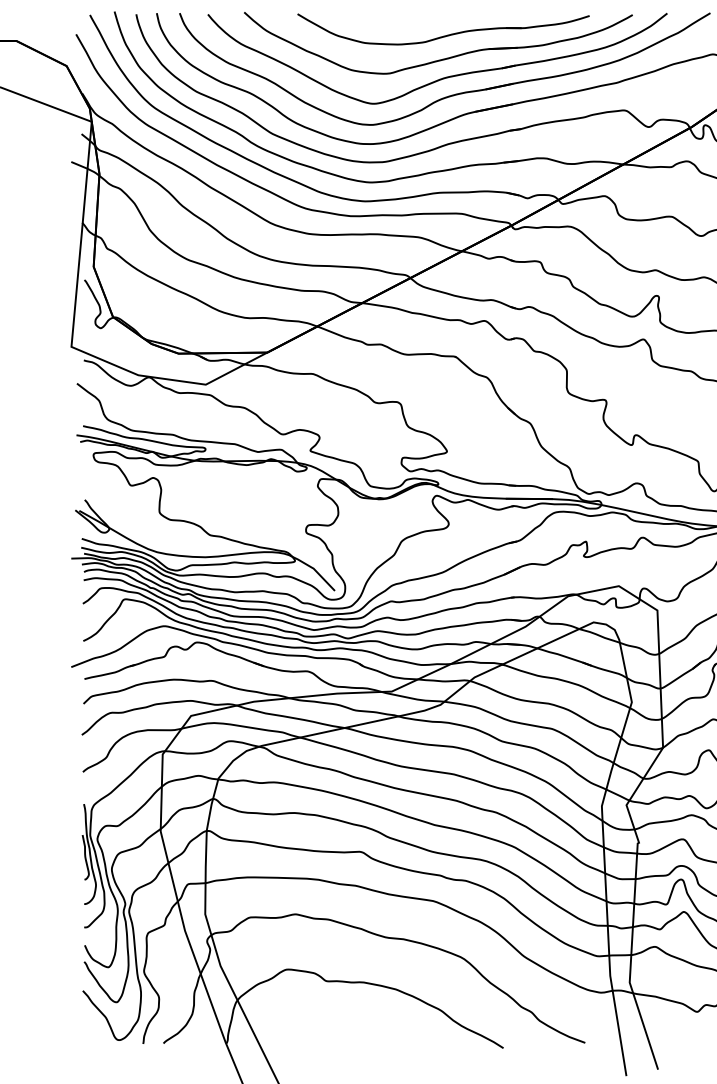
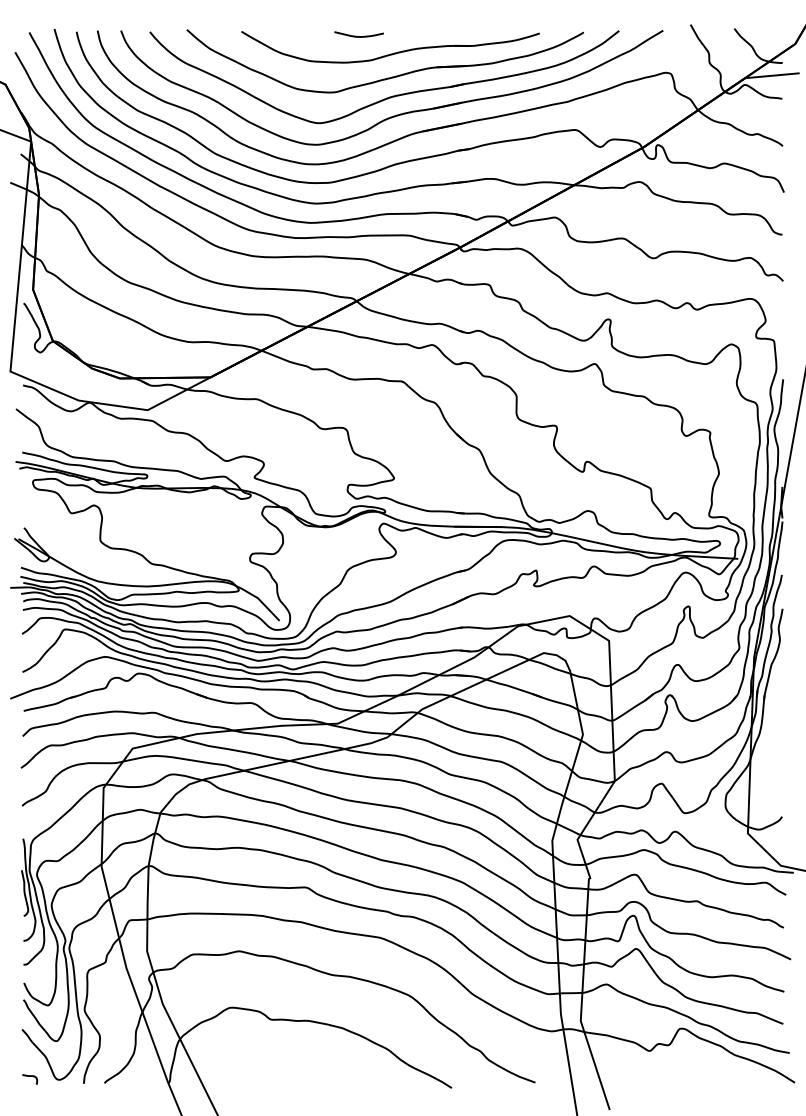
curve: (412, 18) -> (358, 36), added
curve: (91, 1036) -> (30, 1076), added

